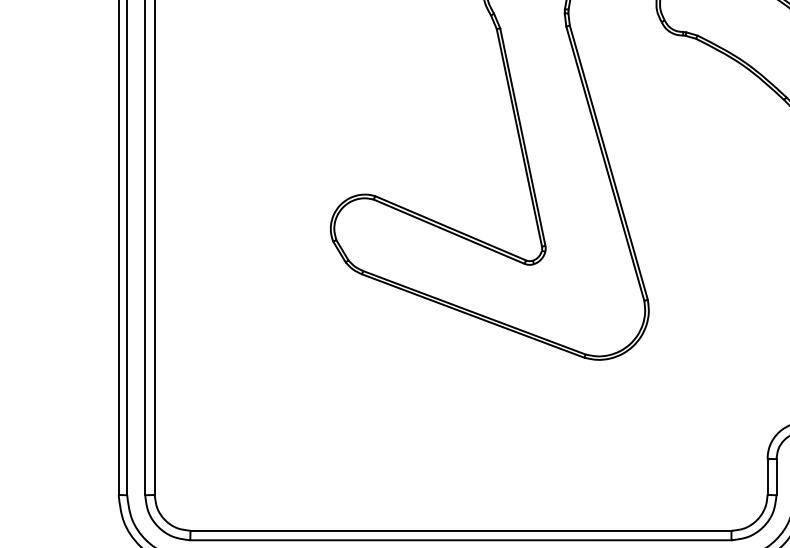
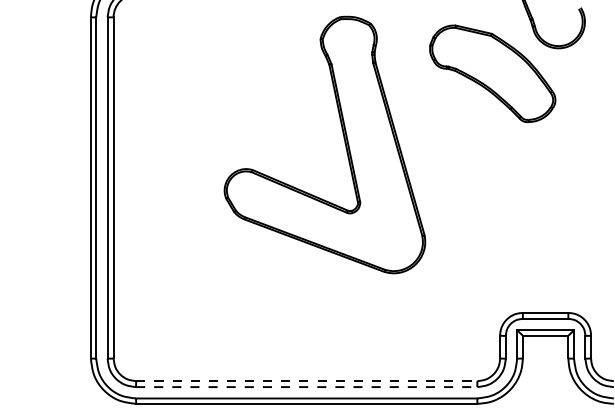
line: (460, 531) -> (306, 381), solid -> dashed
line: (460, 540) -> (306, 387), solid -> dashed

